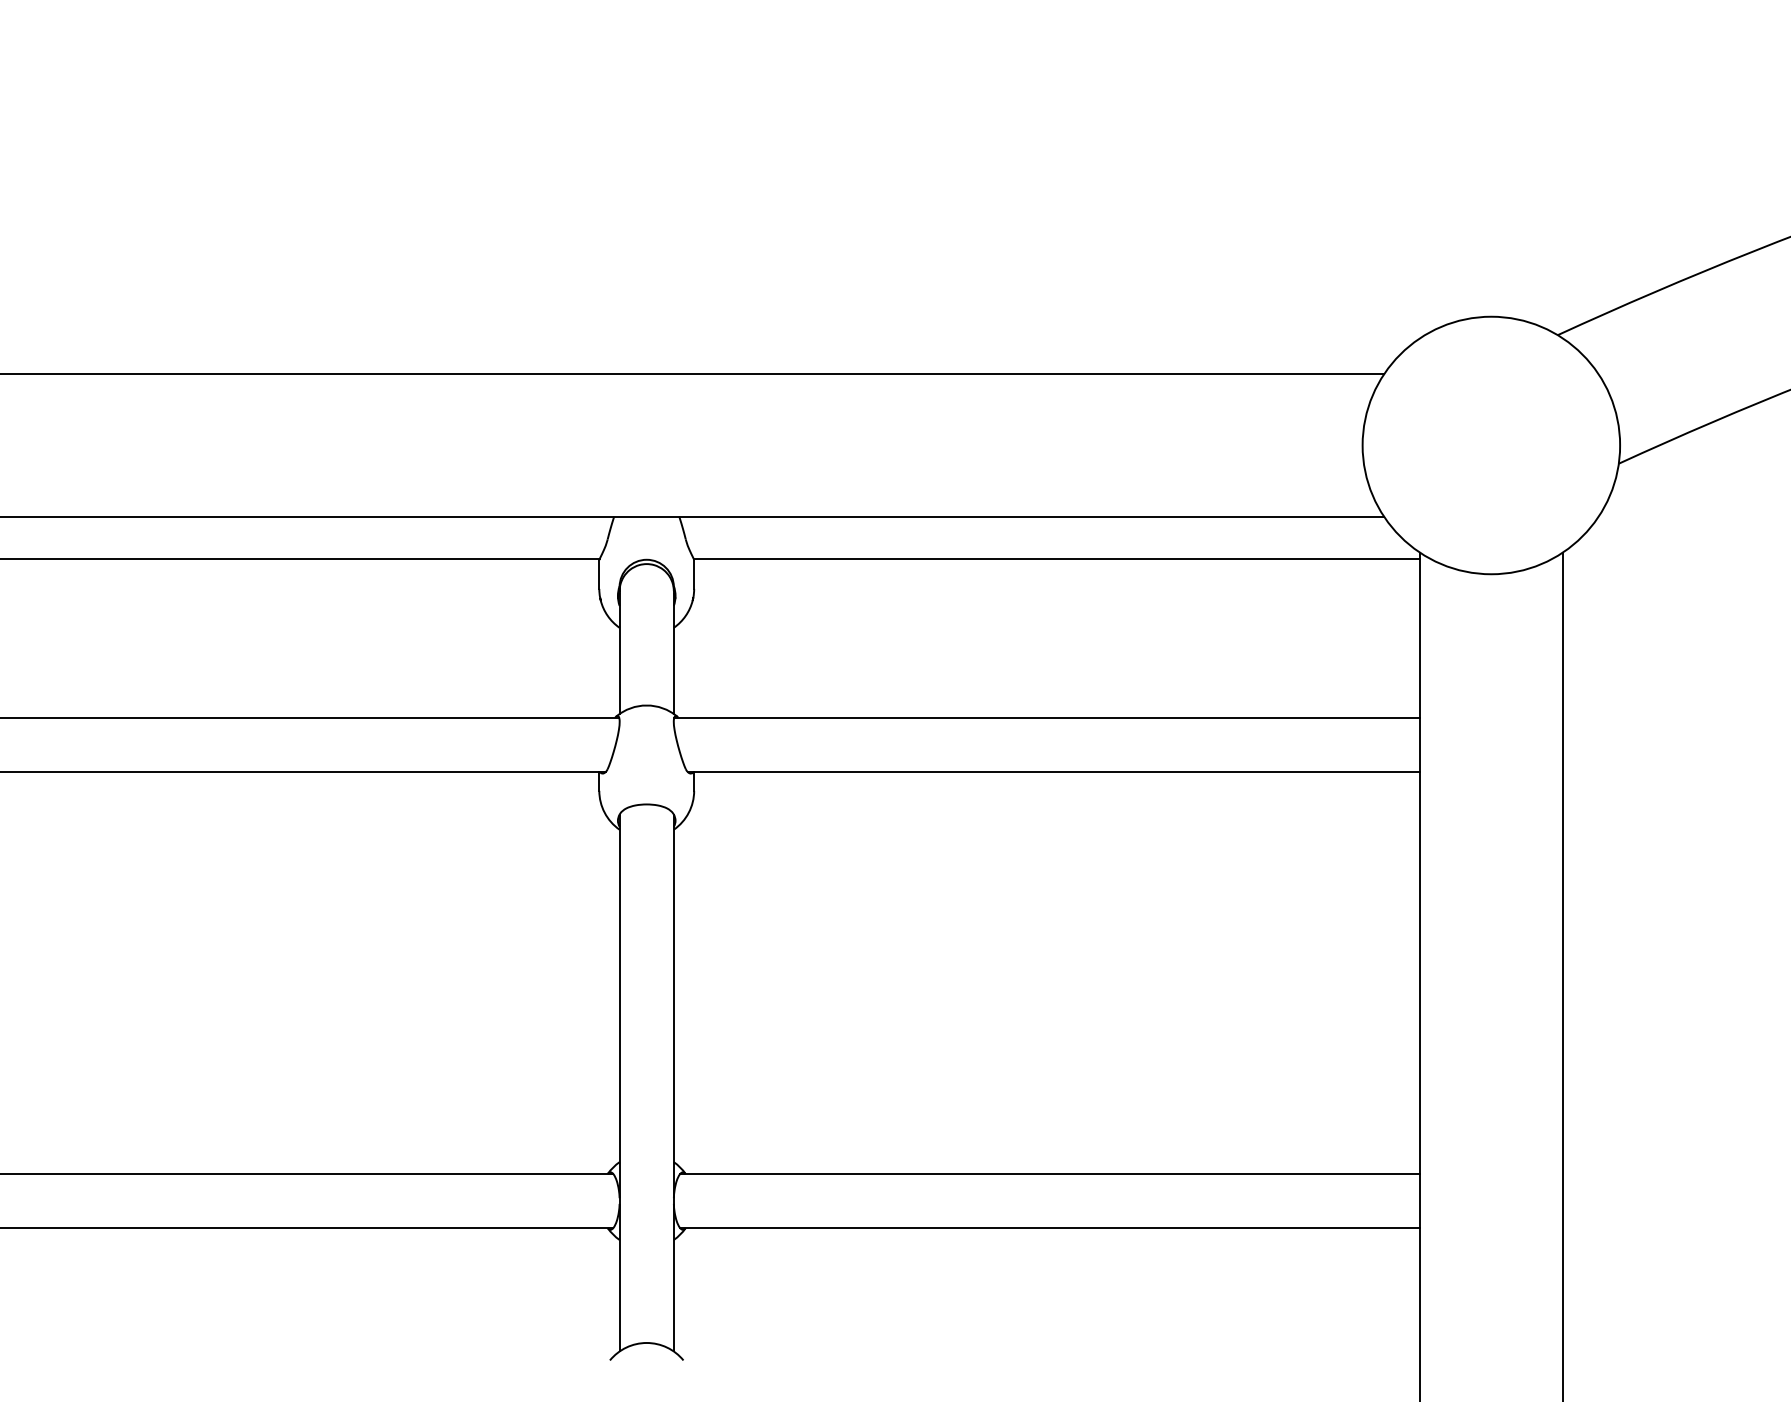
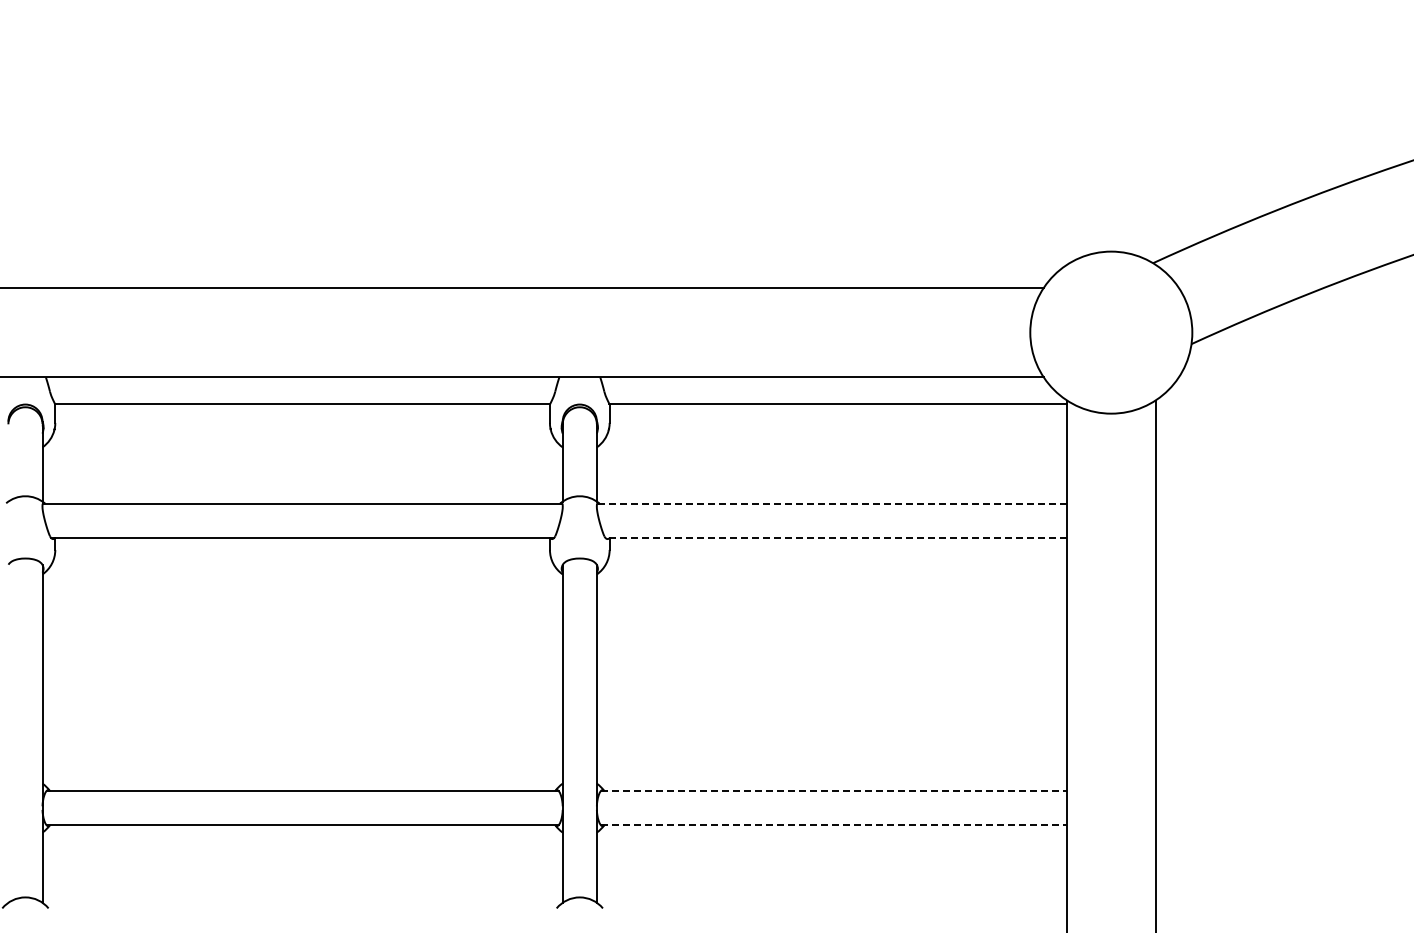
line: (1046, 717) -> (831, 503), solid -> dashed
line: (1054, 772) -> (836, 538), solid -> dashed
line: (1049, 1174) -> (833, 791), solid -> dashed
line: (1049, 1228) -> (833, 825), solid -> dashed

